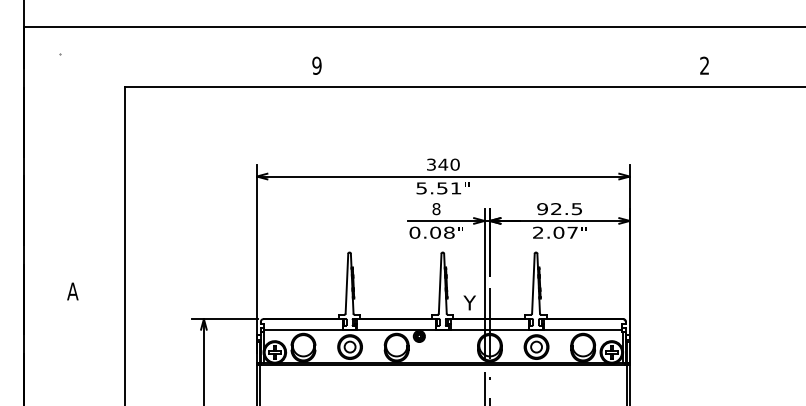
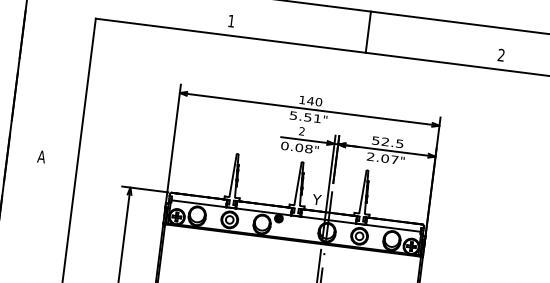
line: (512, 56) -> (368, 31), added
text: (316, 65) -> (231, 20), 9 -> 1
text: (431, 164) -> (302, 99), 340 -> 140
text: (542, 208) -> (375, 140), 92.5 -> 52.5
text: (436, 209) -> (302, 131), 8 -> 2

